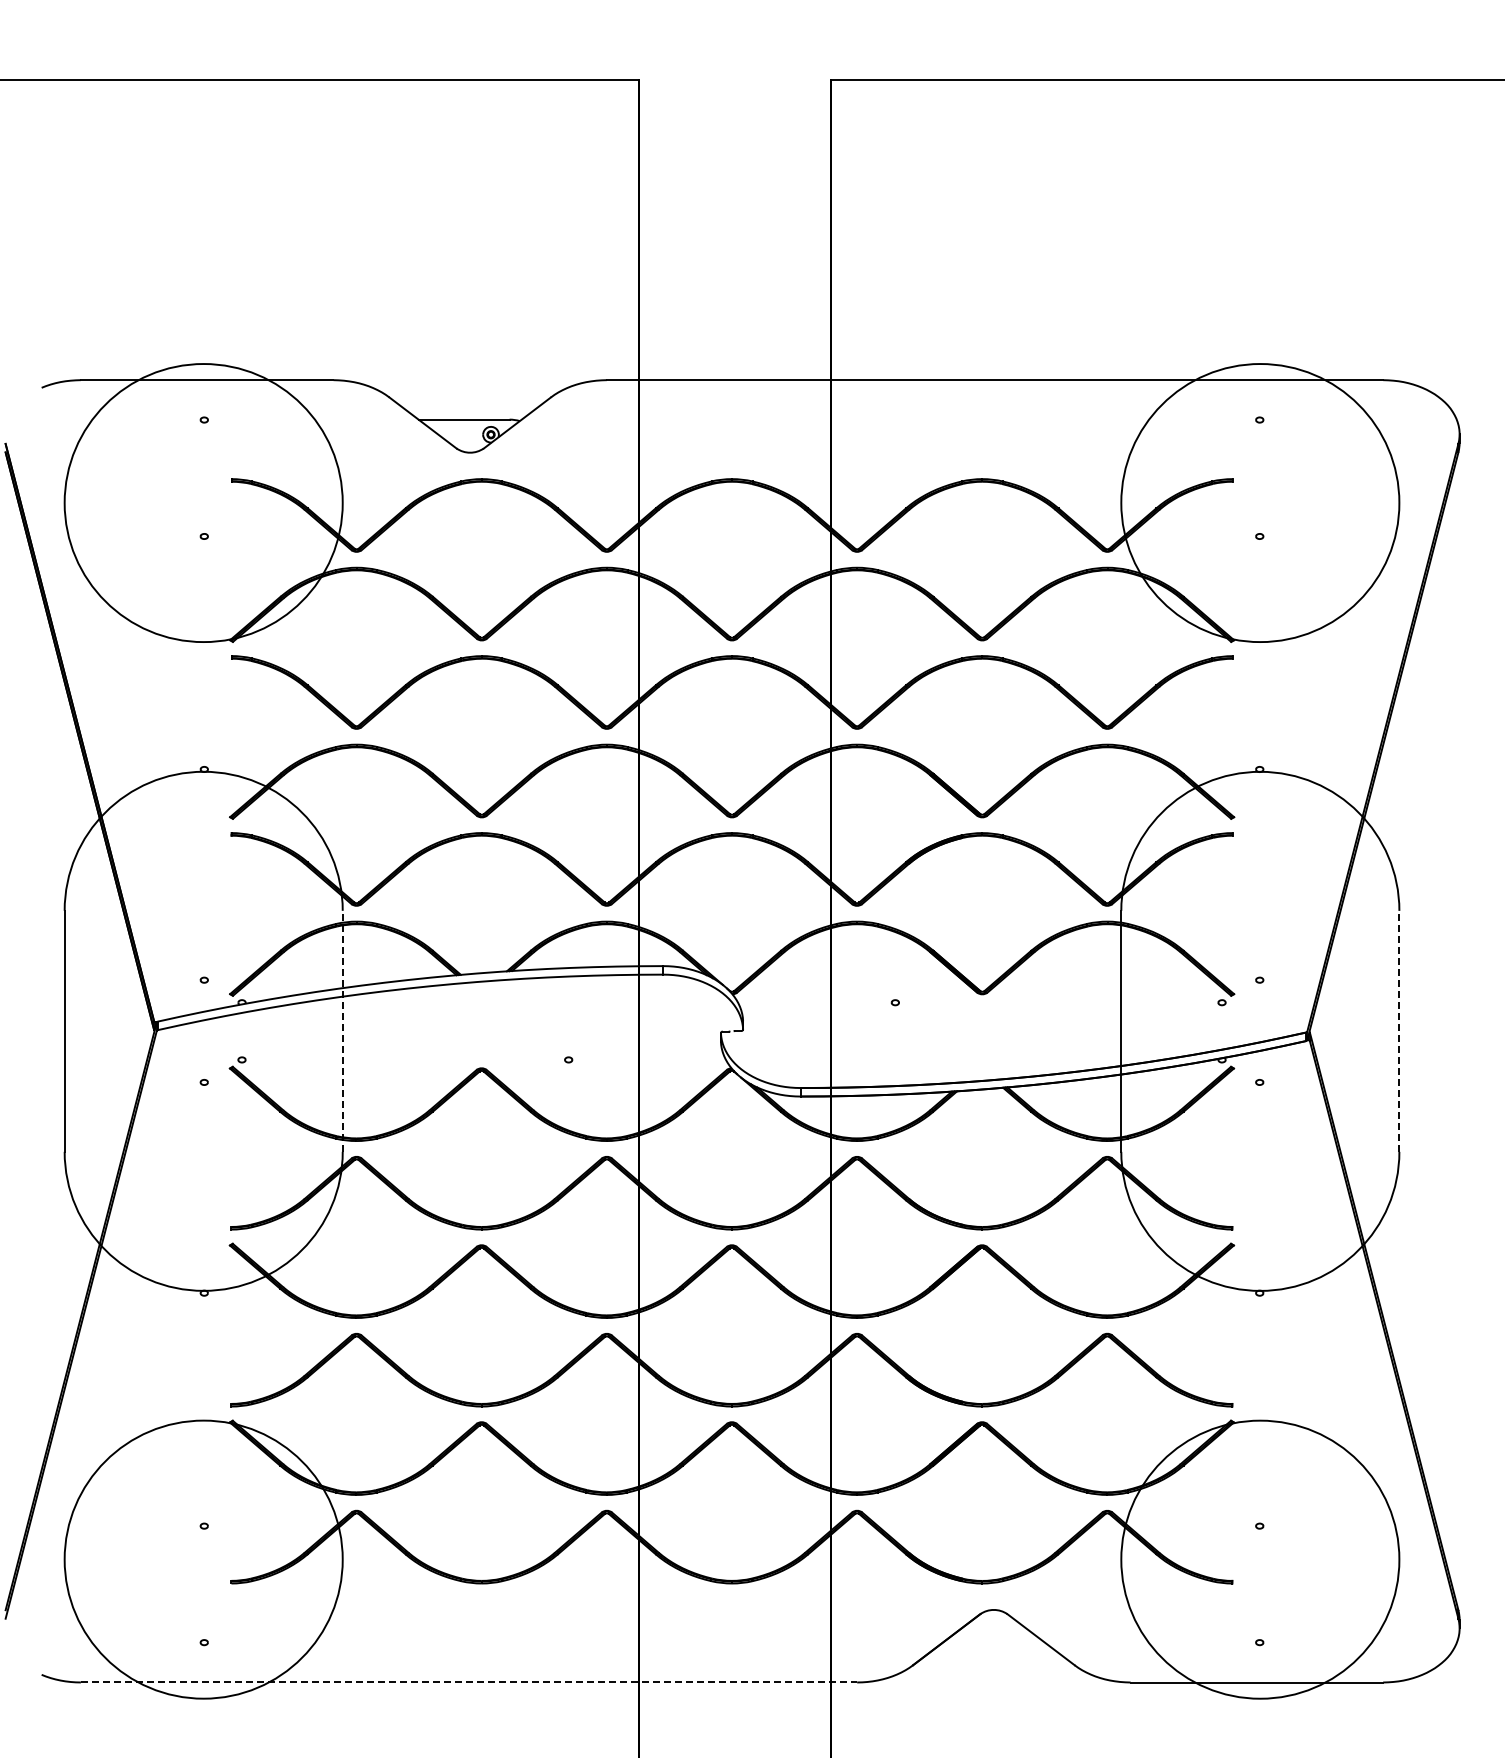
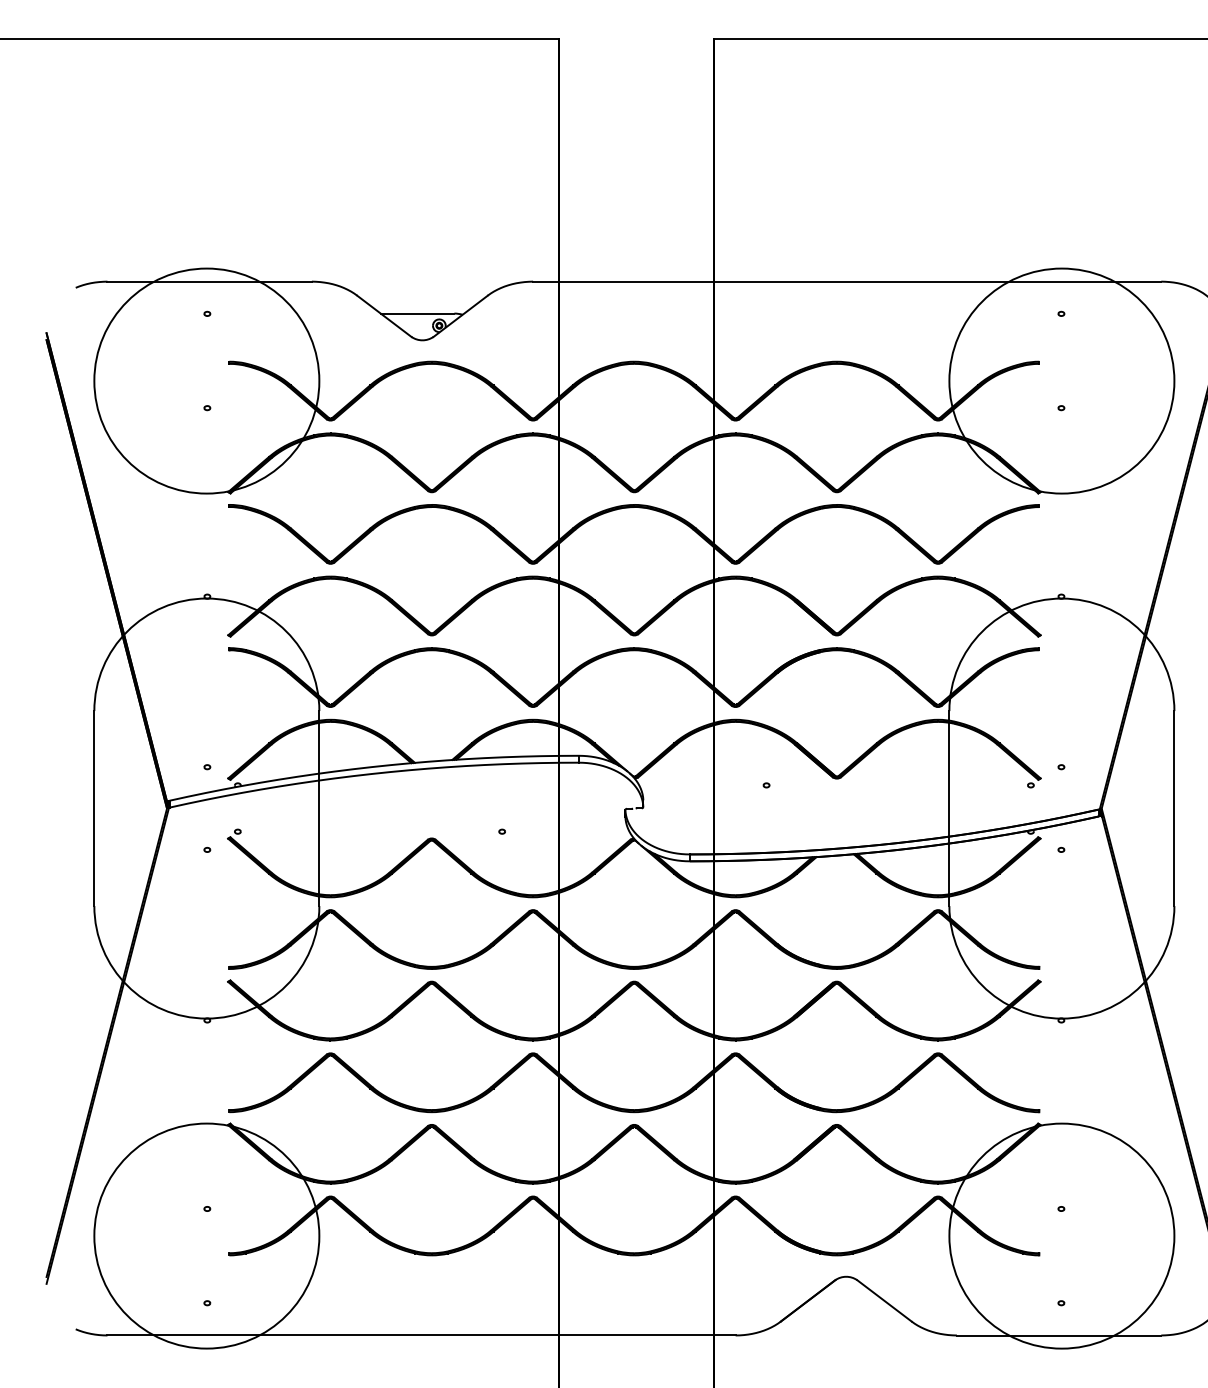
line: (342, 1030) -> (319, 807), dashed -> solid
line: (1399, 1030) -> (1174, 807), dashed -> solid
line: (469, 1682) -> (421, 1335), dashed -> solid

